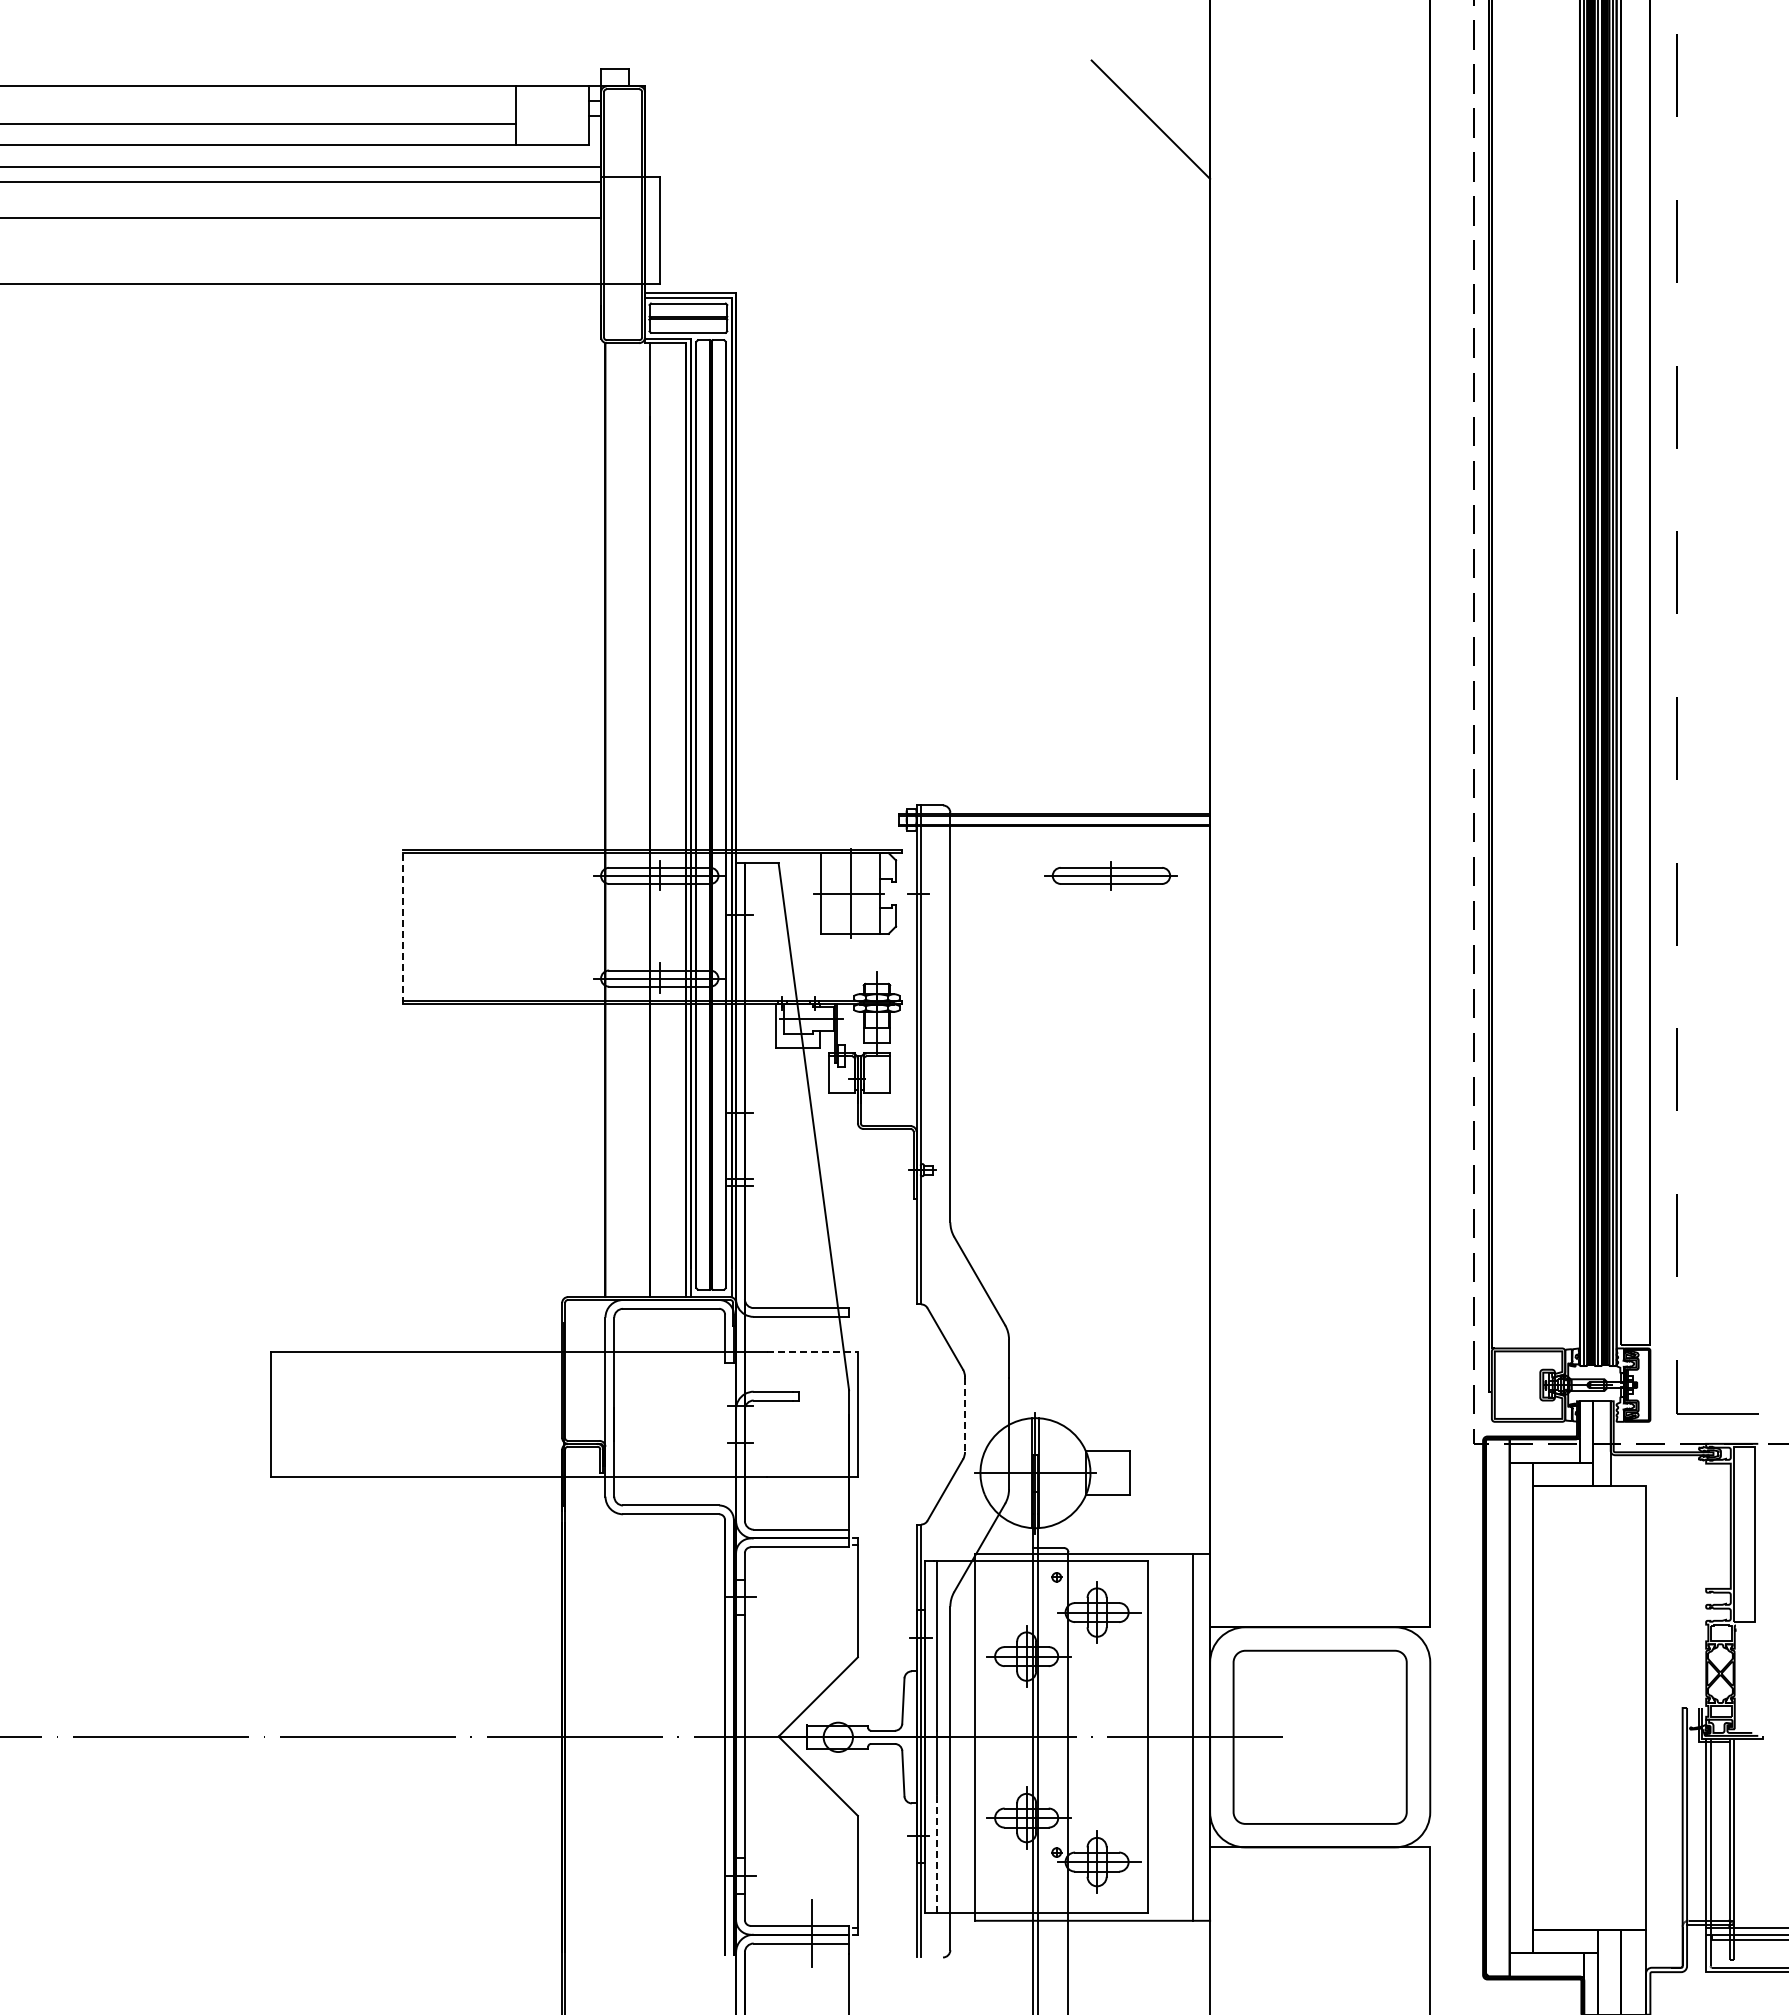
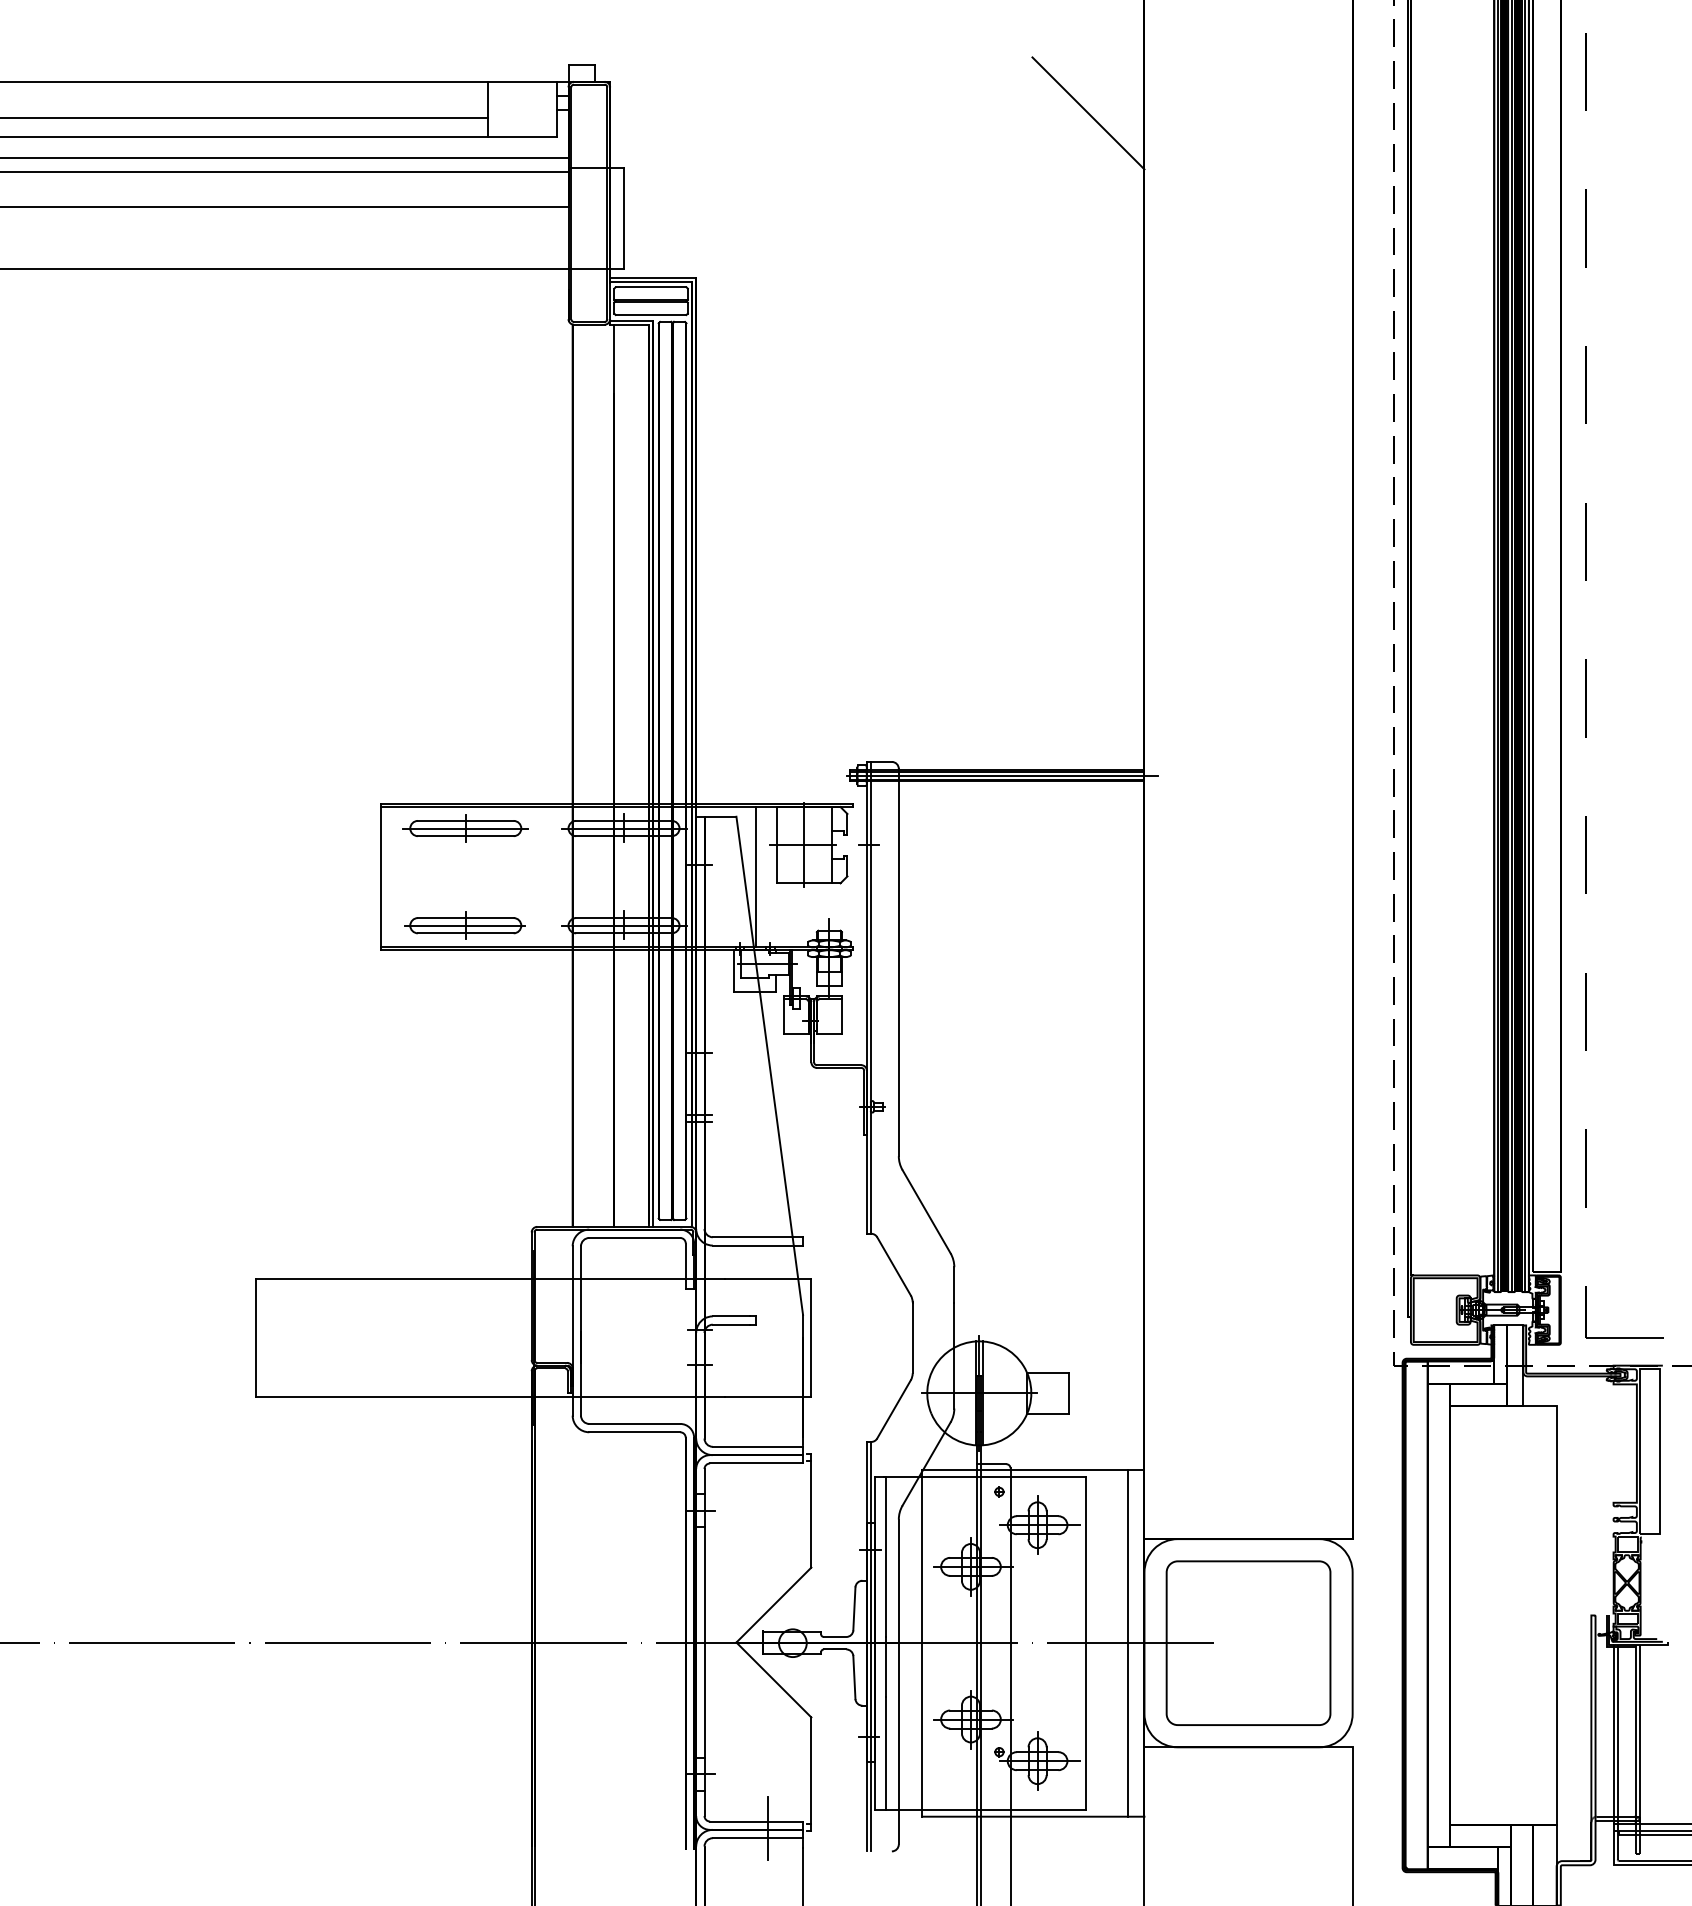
line: (1059, 820) -> (1002, 776), added
part: (1110, 875) -> (464, 828), moved
line: (402, 926) -> (380, 876), dashed -> solid
line: (799, 927) -> (756, 877), added
part: (491, 978) -> (464, 925), added
line: (812, 1352) -> (768, 1279), dashed -> solid
line: (965, 1415) -> (913, 1338), dashed -> solid
line: (937, 1853) -> (886, 1753), dashed -> solid

